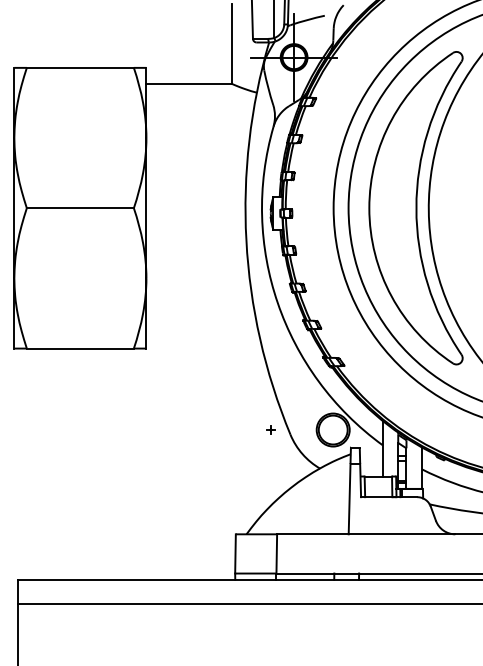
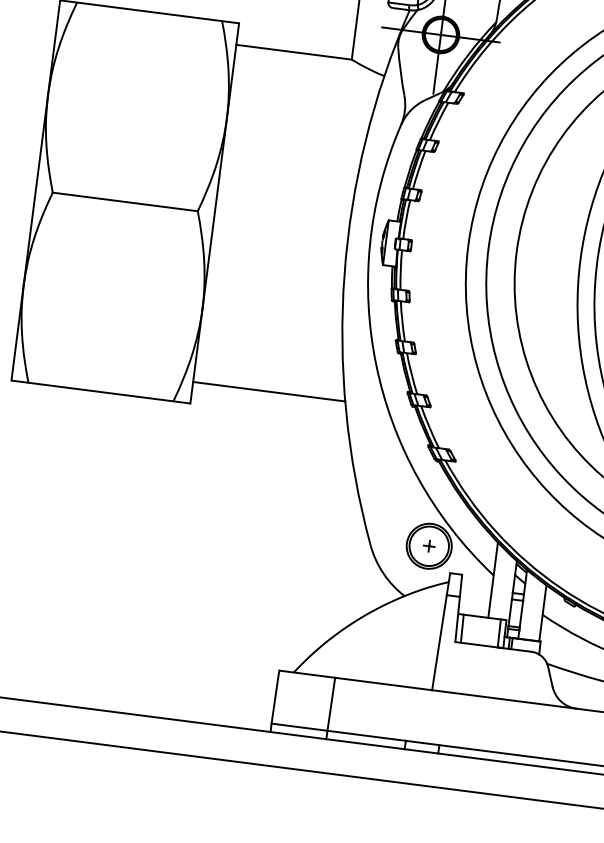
line: (202, 332) -> (269, 391), added
part: (270, 429) -> (428, 545), moved

